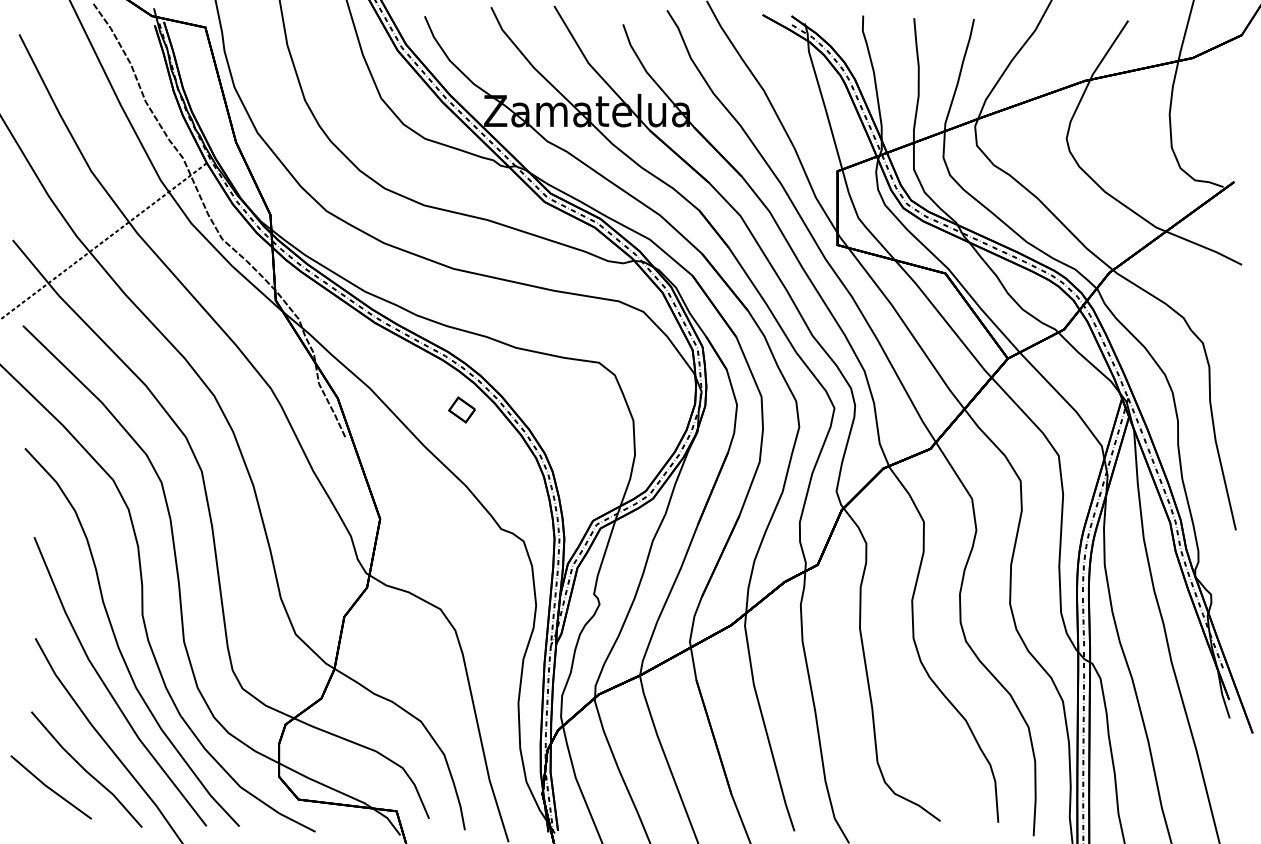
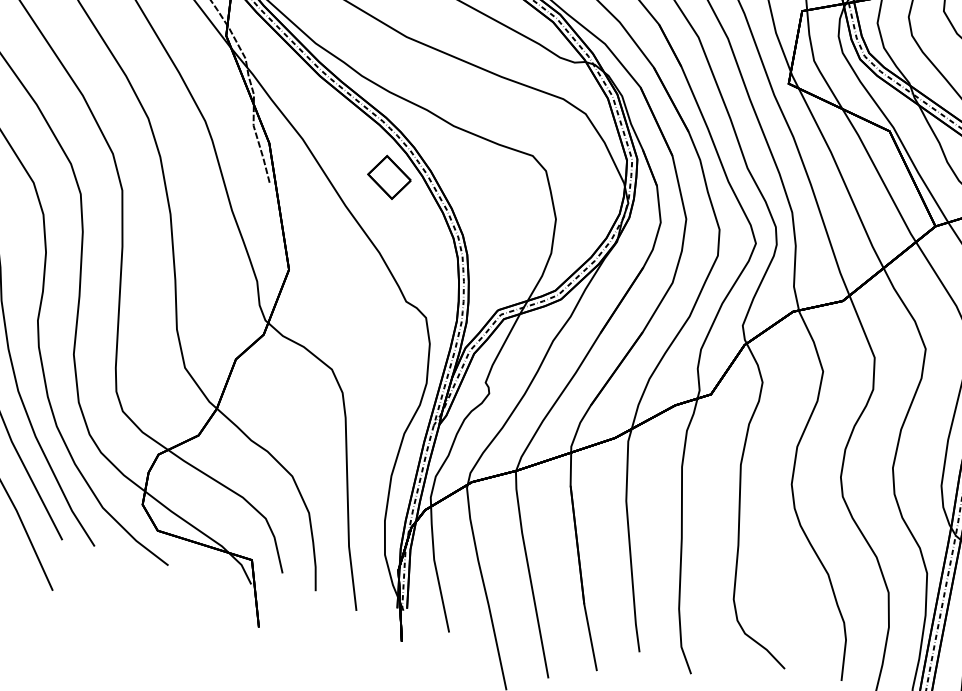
part: (461, 409) -> (388, 176), size x1.67

